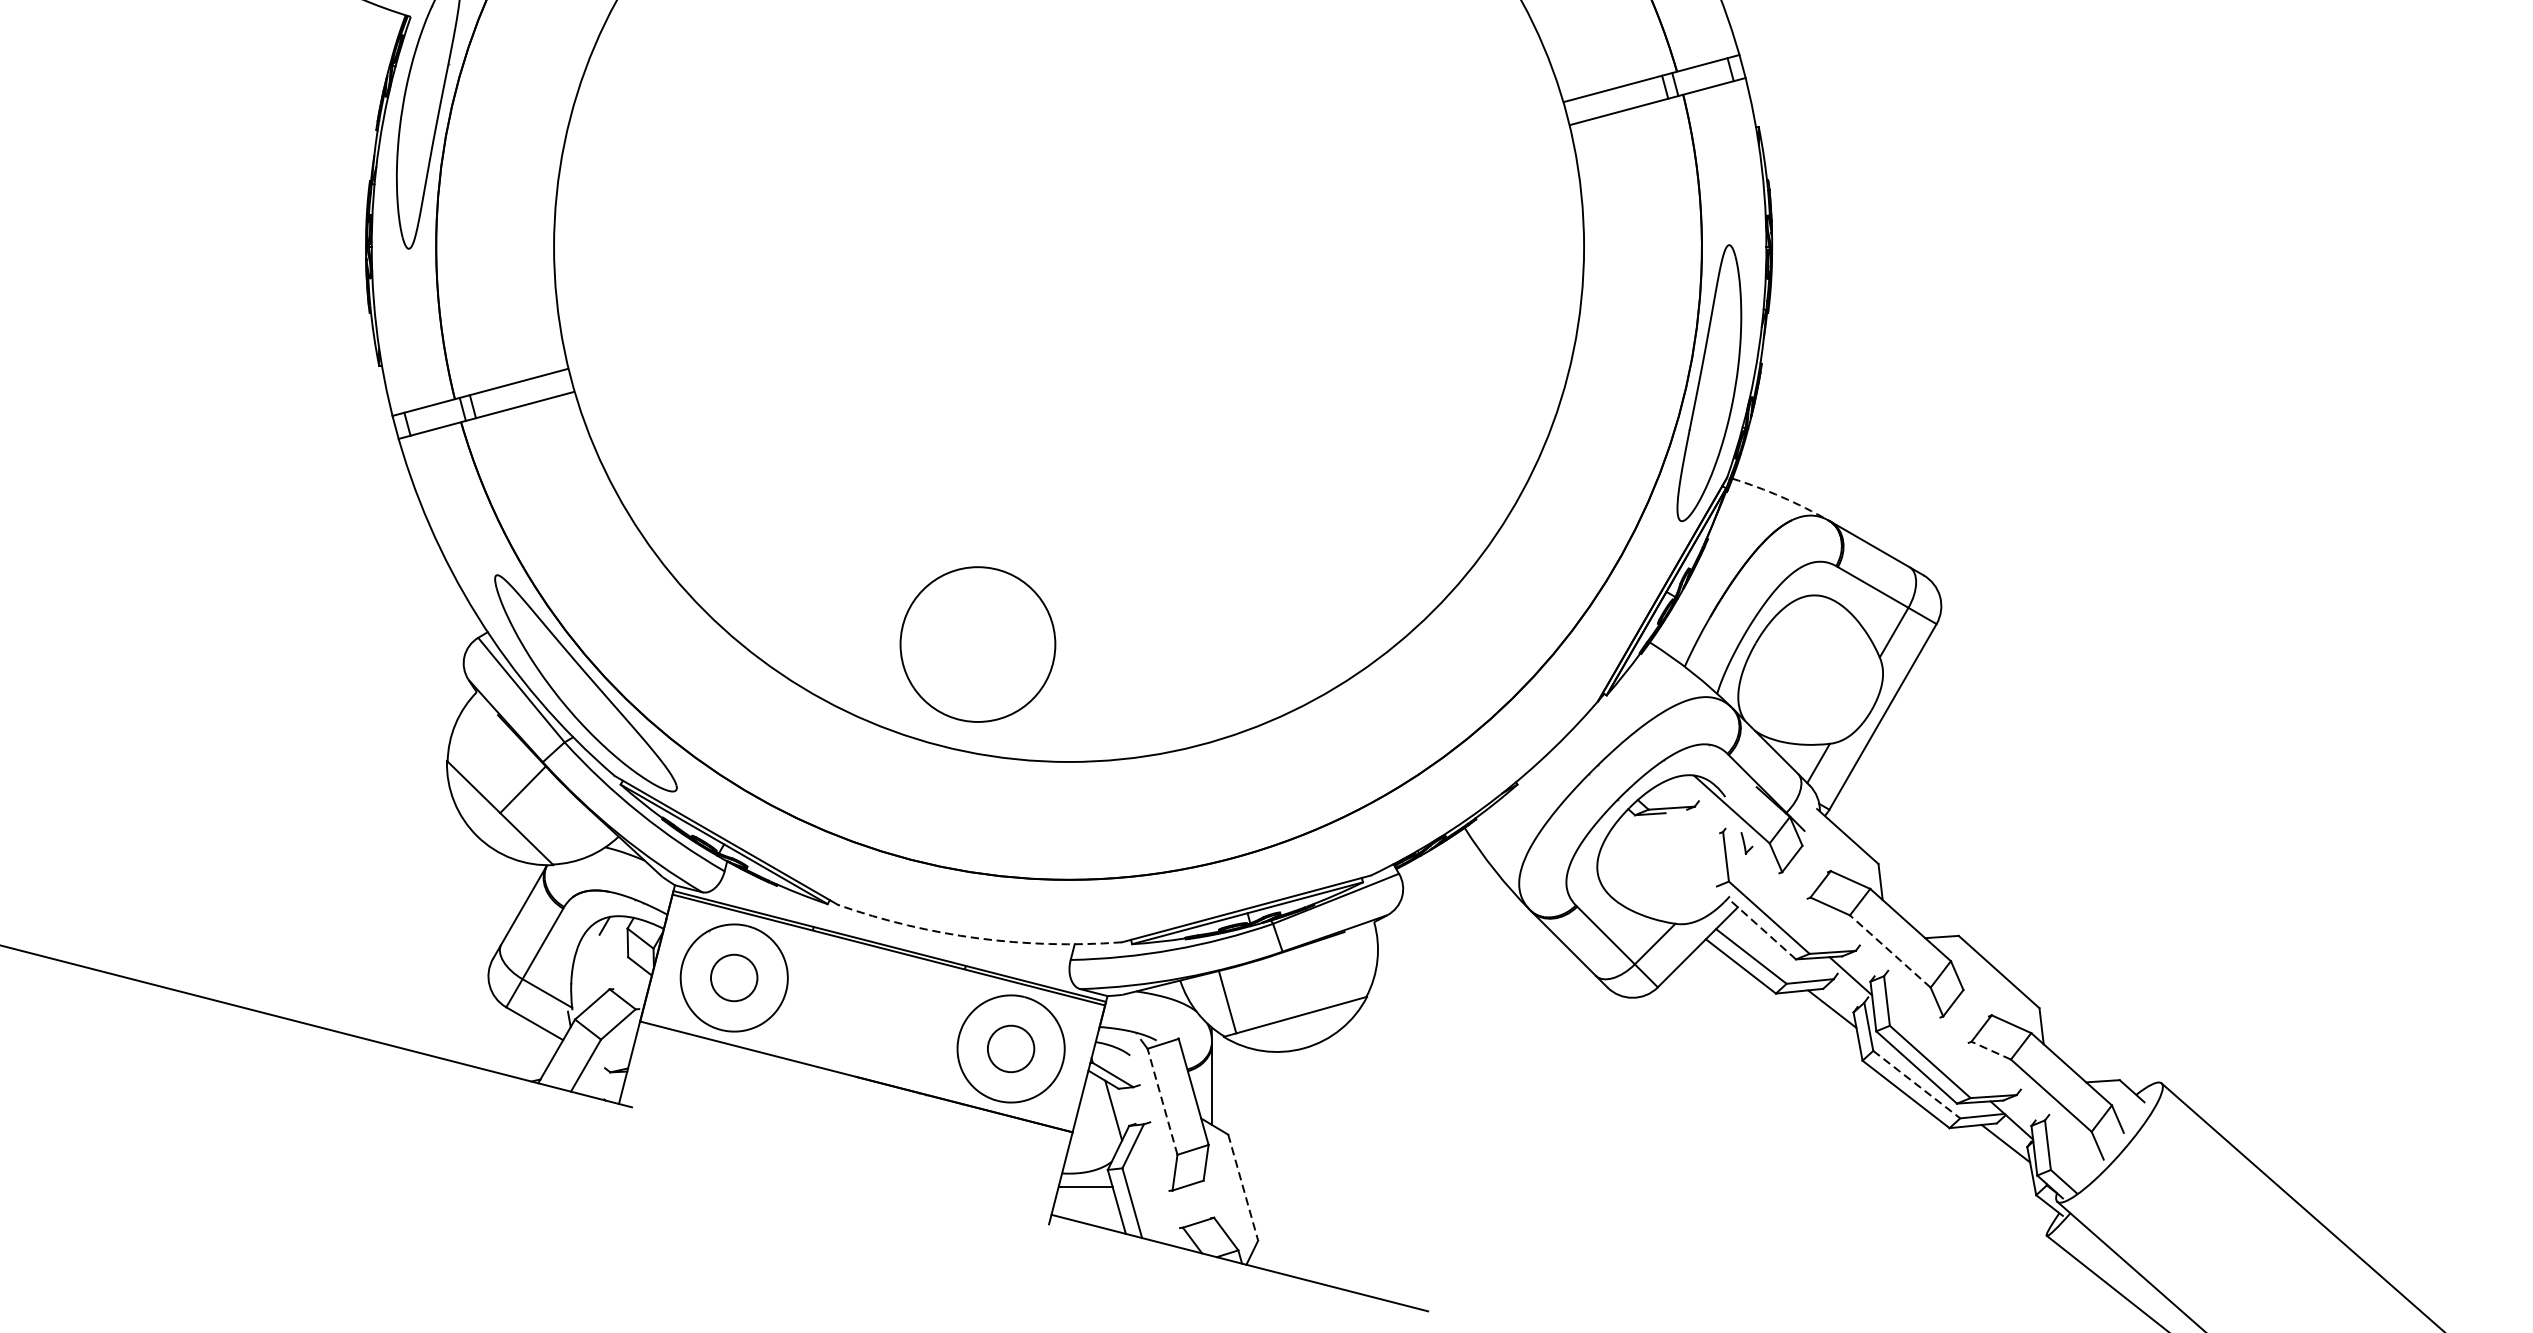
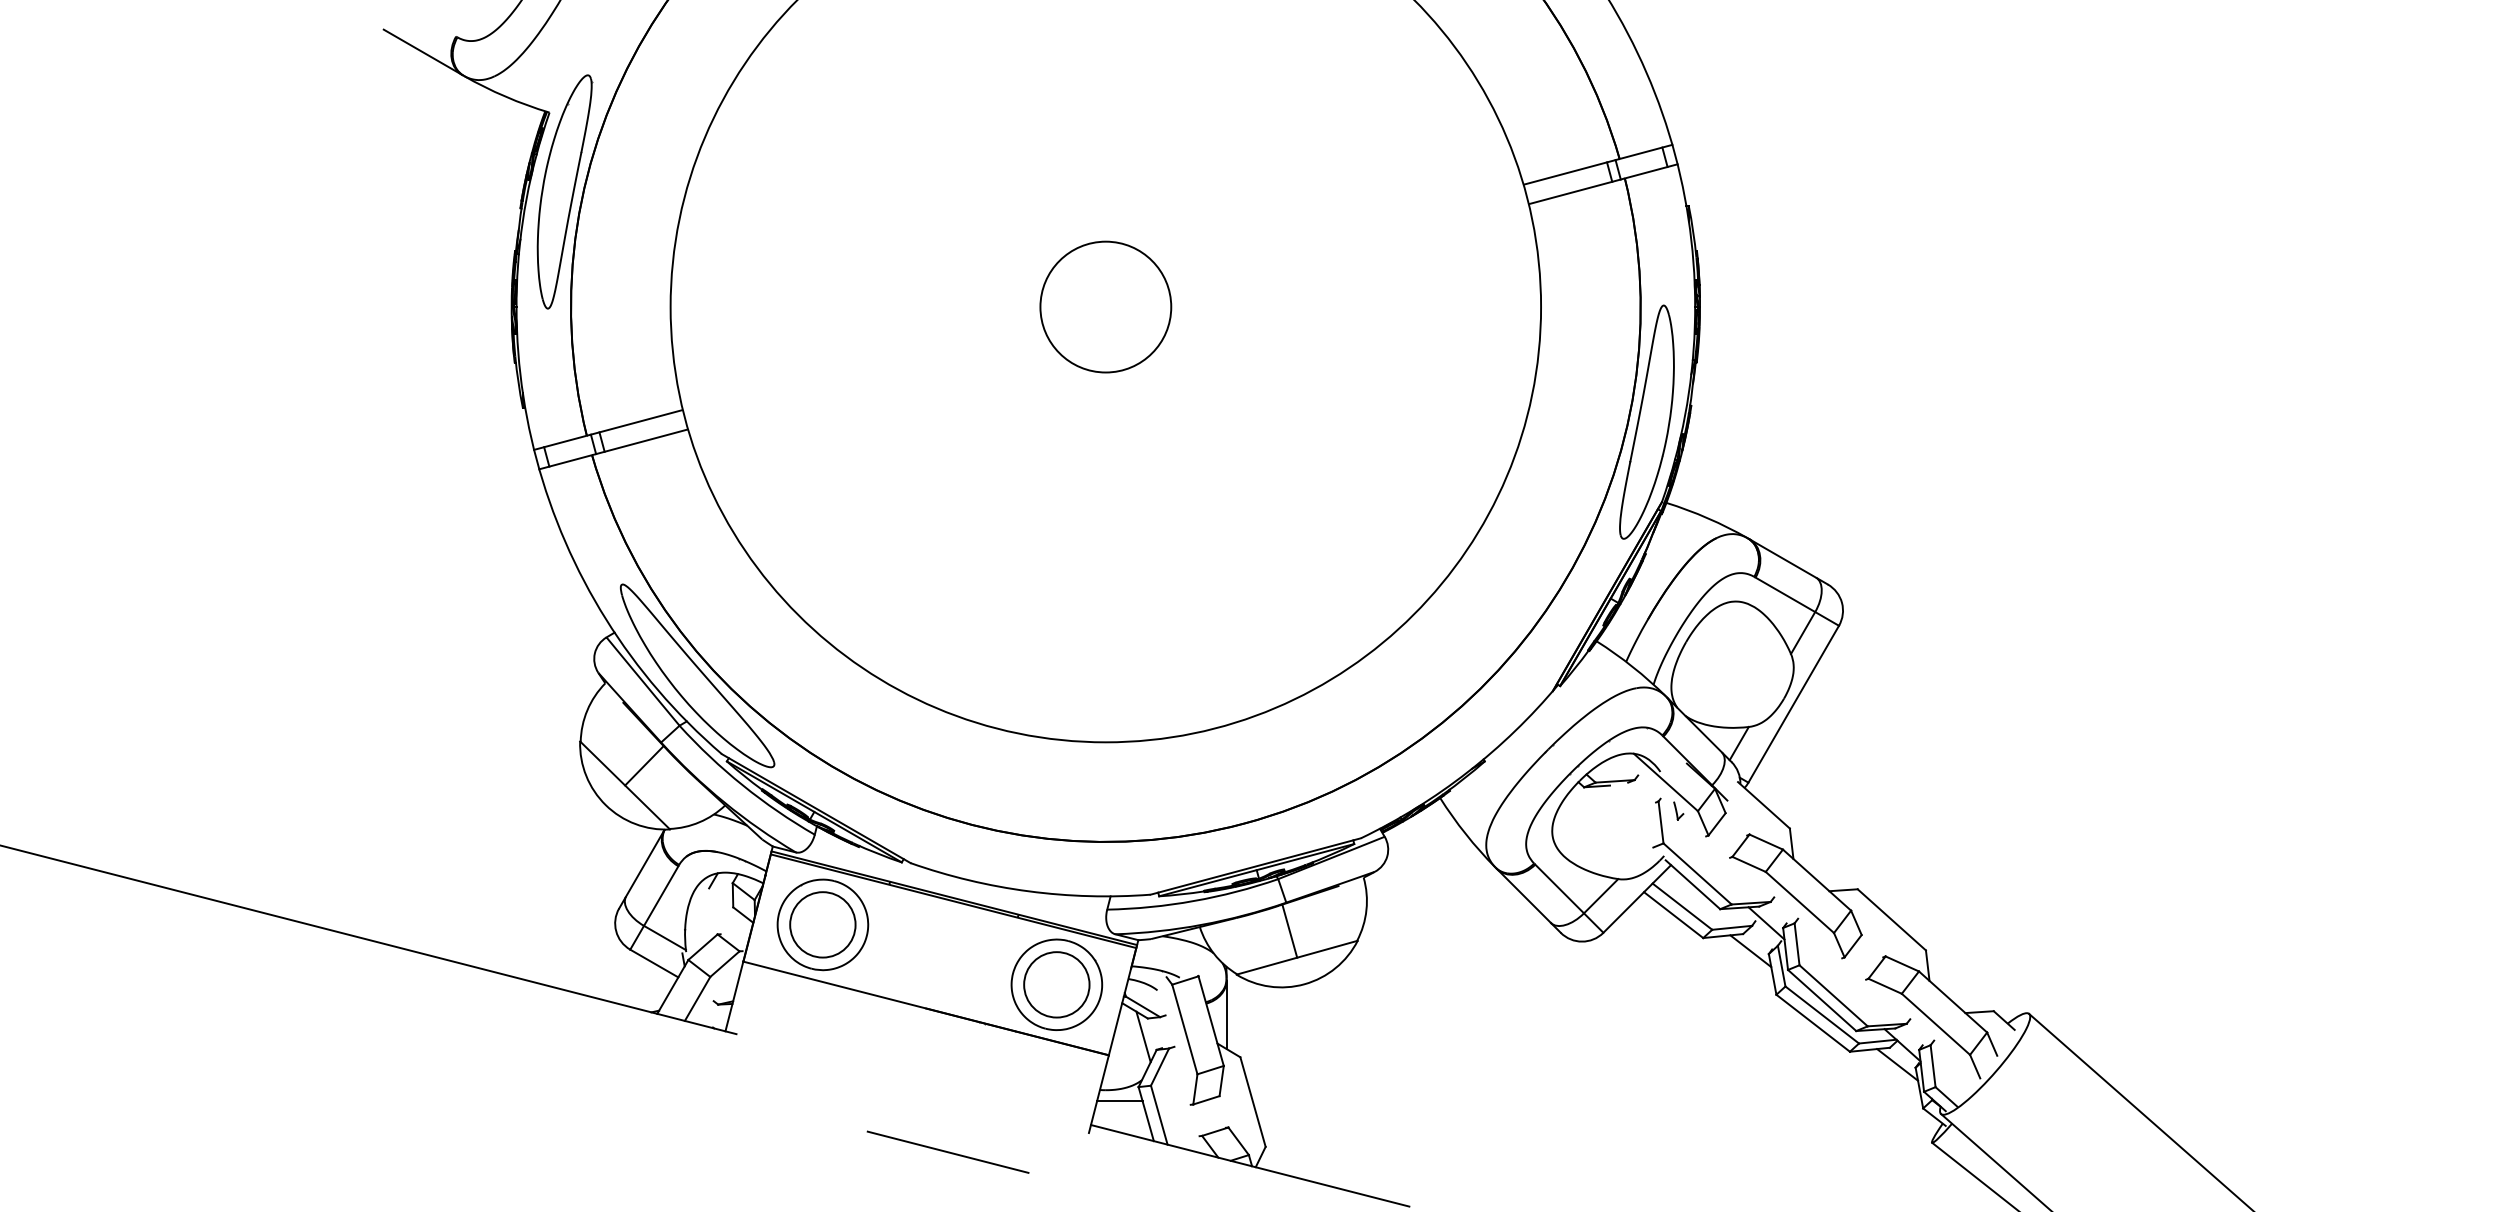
arc: (1782, 497) -> (1708, 518), dashed -> solid
circle: (977, 643) -> (1105, 306), moved
line: (1763, 930) -> (1692, 884), dashed -> solid
arc: (977, 938) -> (1028, 891), dashed -> solid
line: (1889, 951) -> (1799, 902), dashed -> solid
circle: (733, 977) -> (822, 924), size x1.67
line: (1227, 1001) -> (1289, 930), moved
circle: (1010, 1048) -> (1056, 984), size x1.67
line: (1990, 1050) -> (1884, 986), dashed -> solid
line: (1917, 1085) -> (1822, 1015), dashed -> solid
line: (1162, 1101) -> (1184, 1029), dashed -> solid
line: (1243, 1188) -> (1253, 1102), dashed -> solid
line: (881, 1246) -> (947, 1151), added

